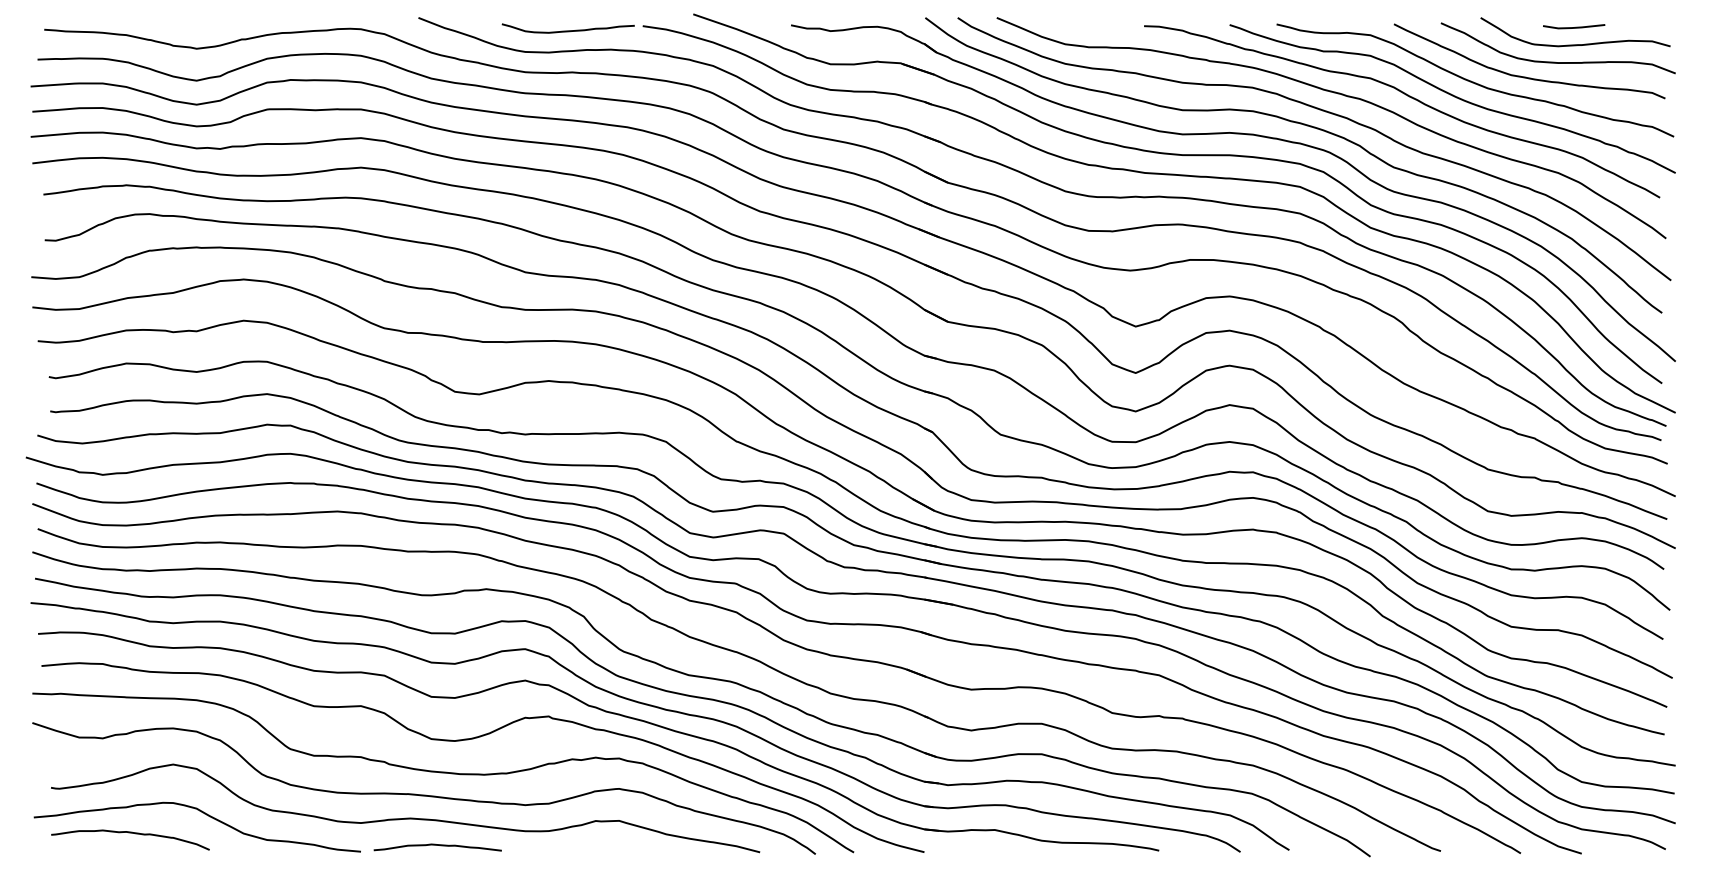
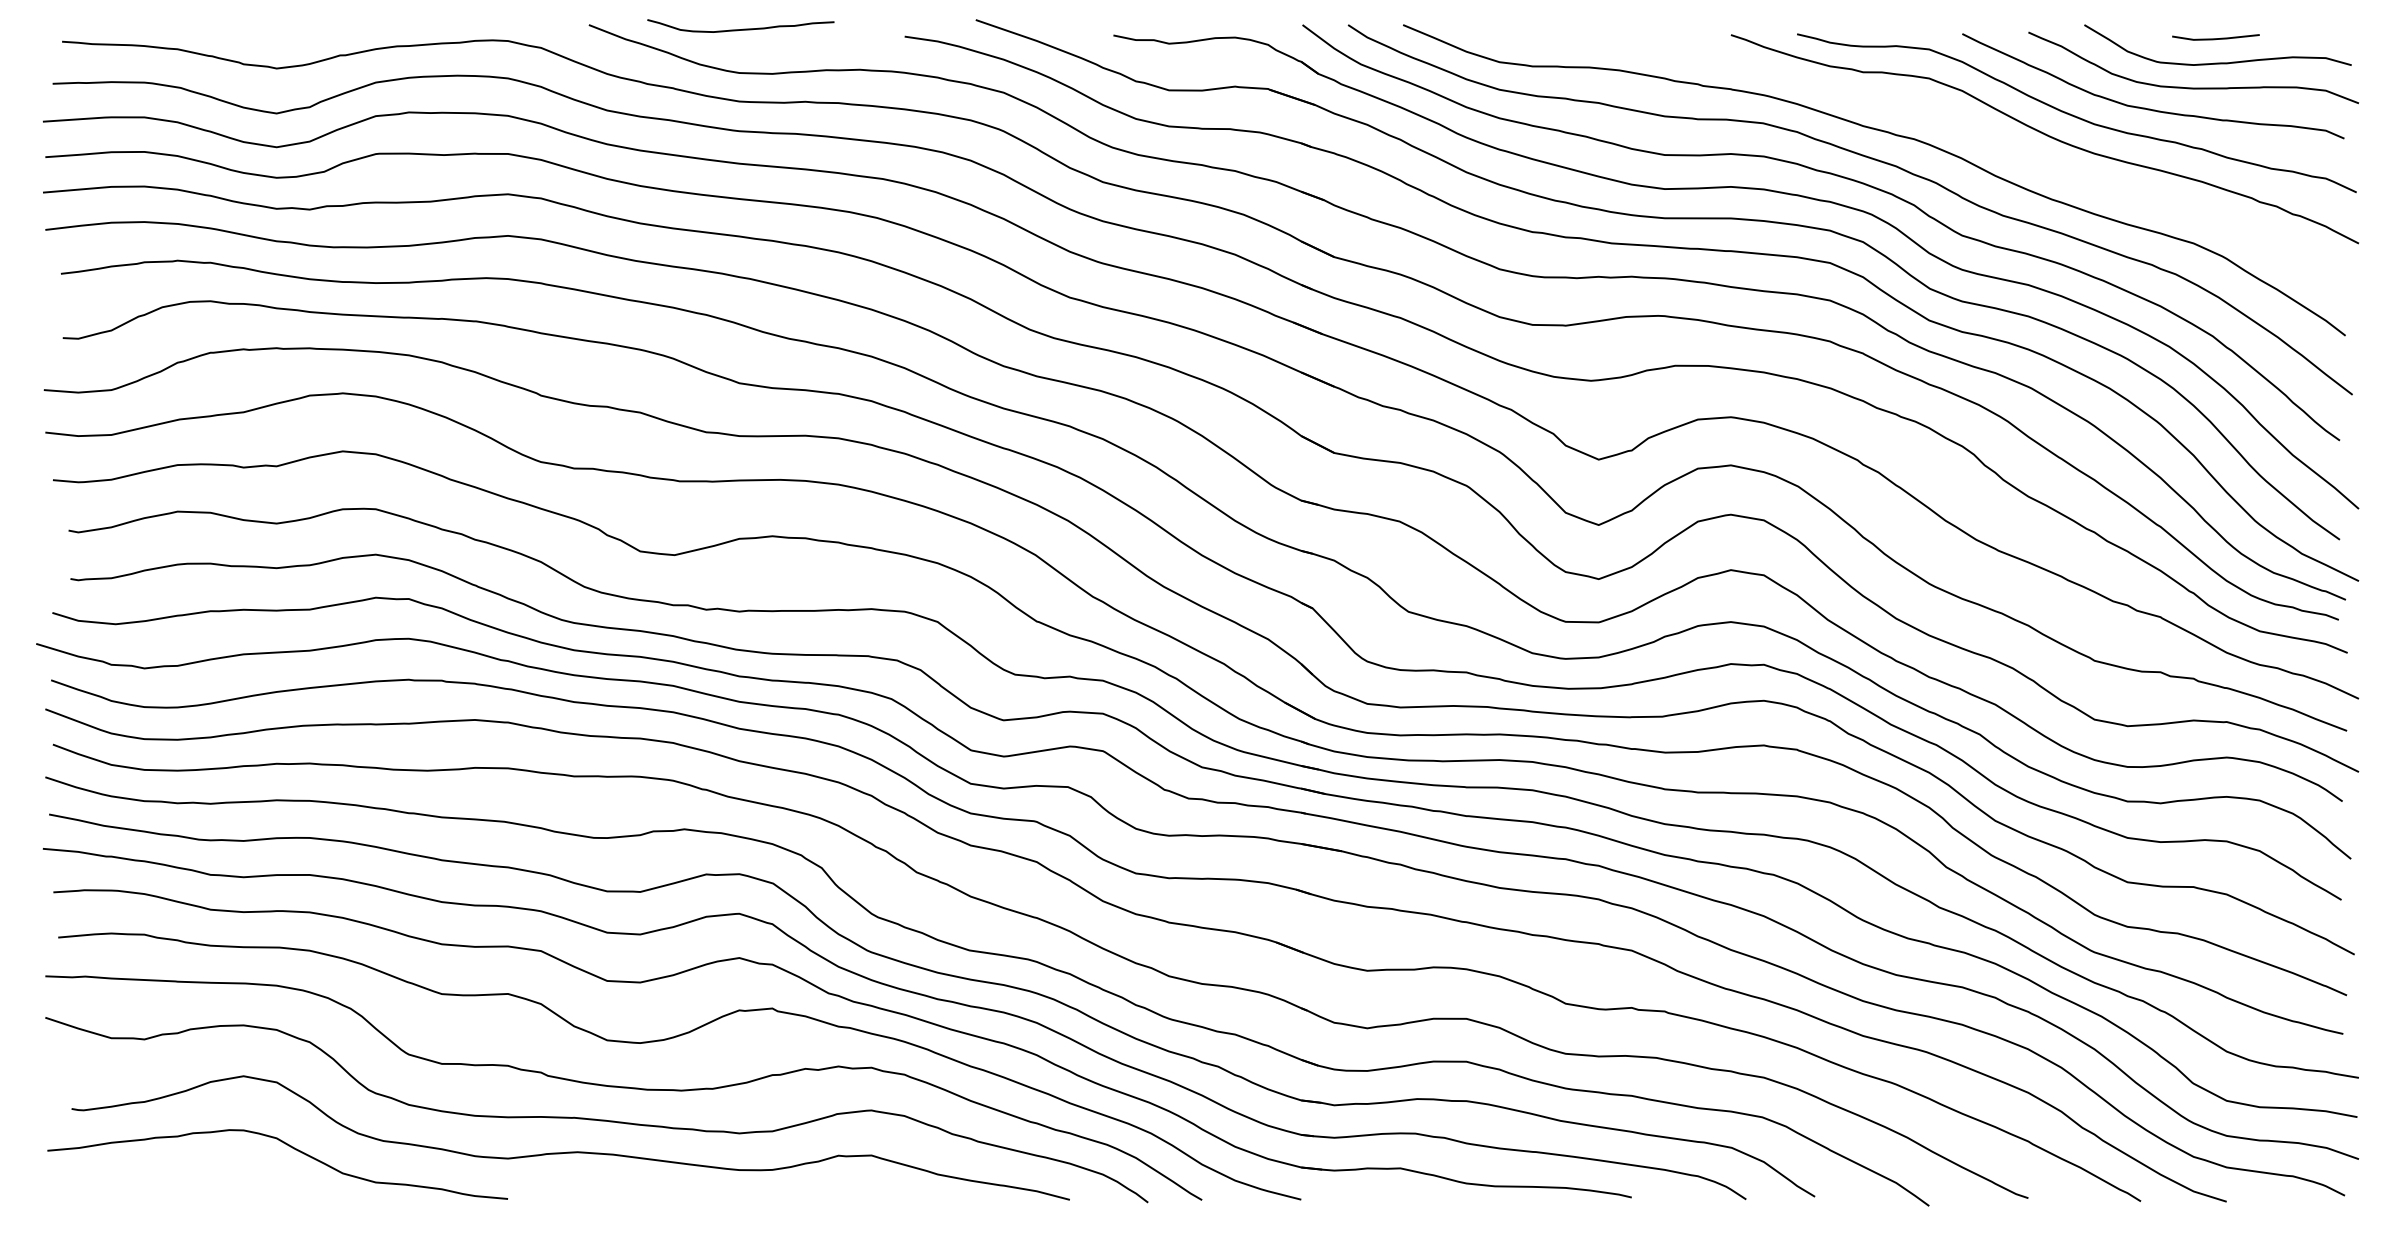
curve: (568, 30) -> (740, 29), moved
curve: (1409, 97) -> (1983, 136), removed
curve: (131, 833) -> (185, 1173), removed
curve: (438, 845) -> (616, 1190), removed

